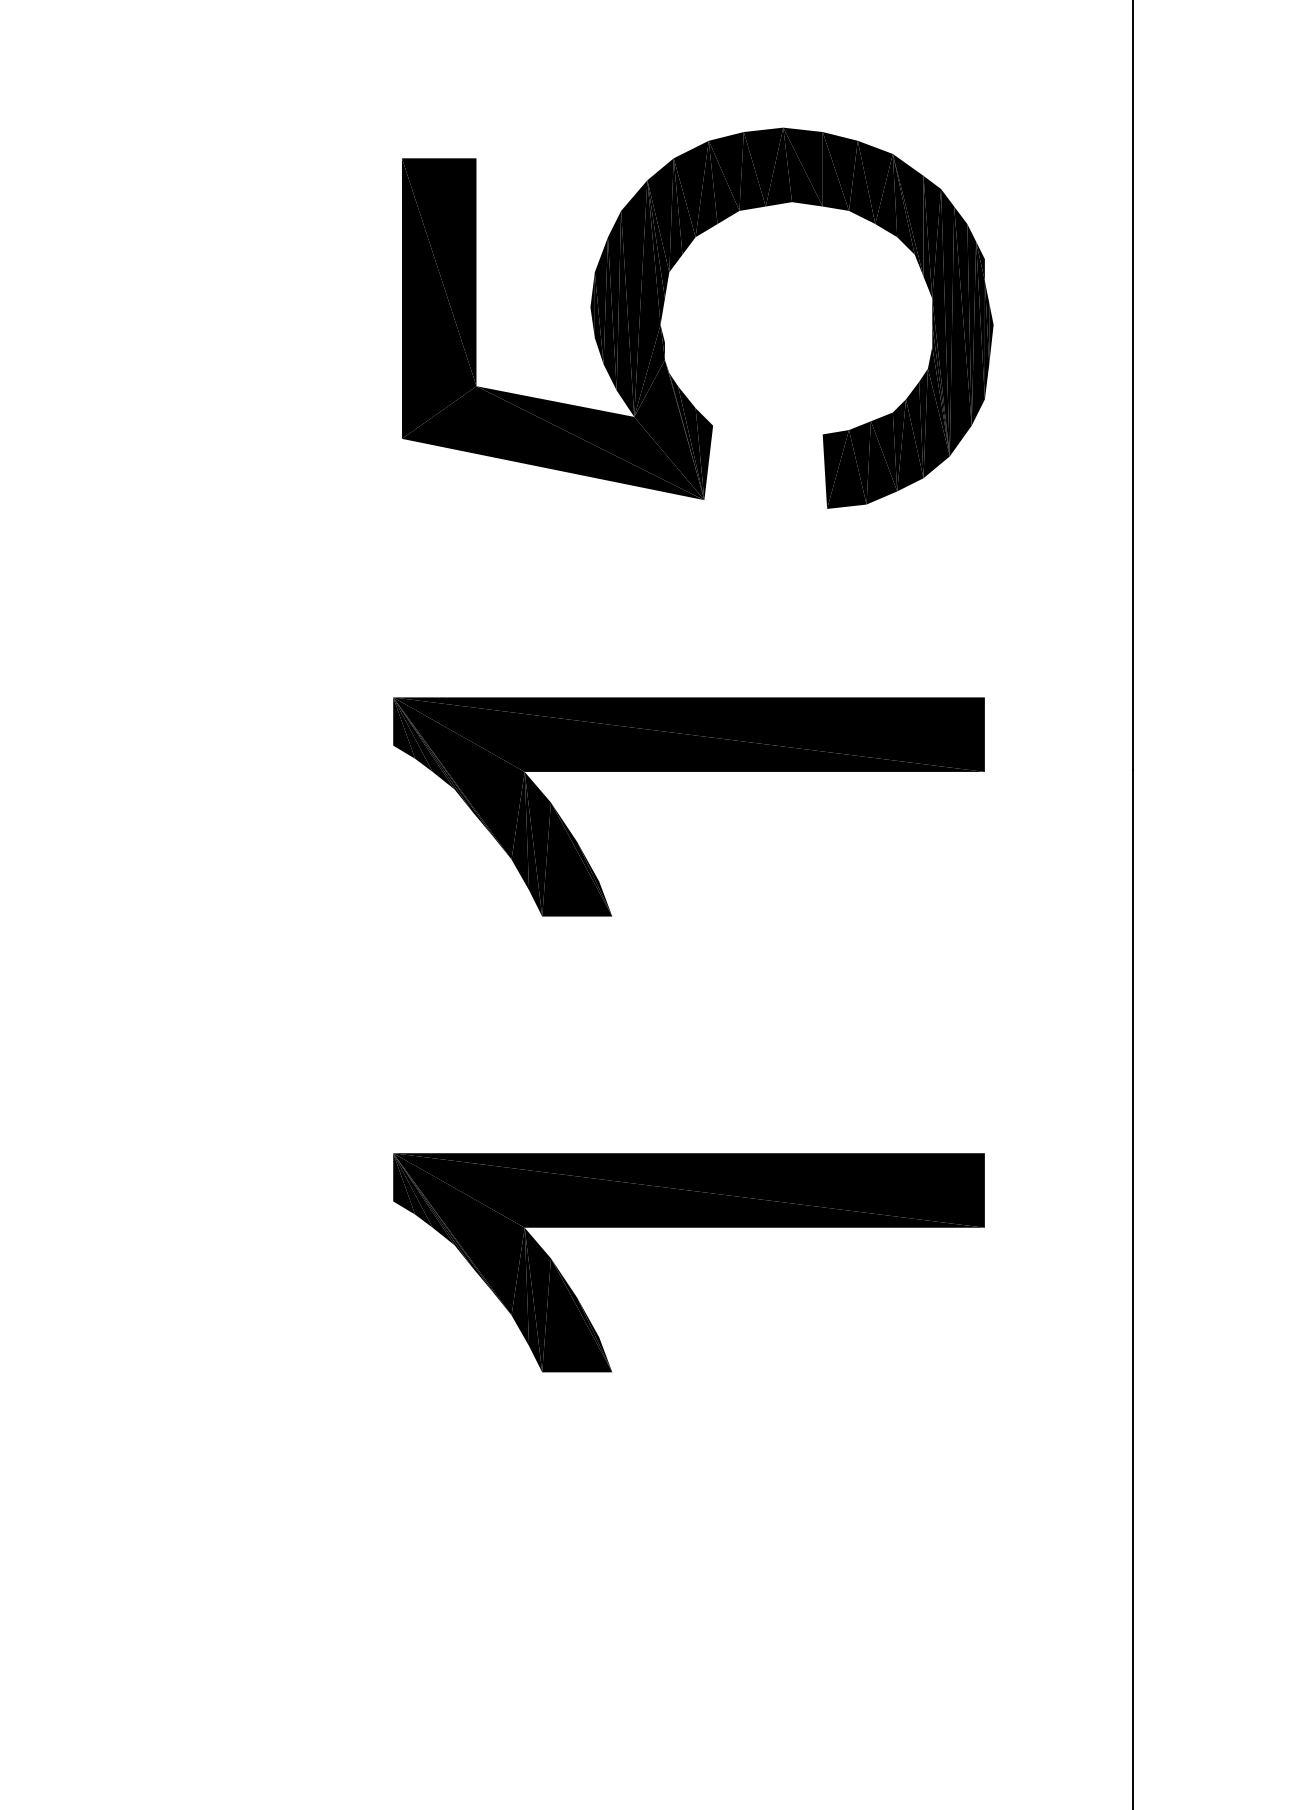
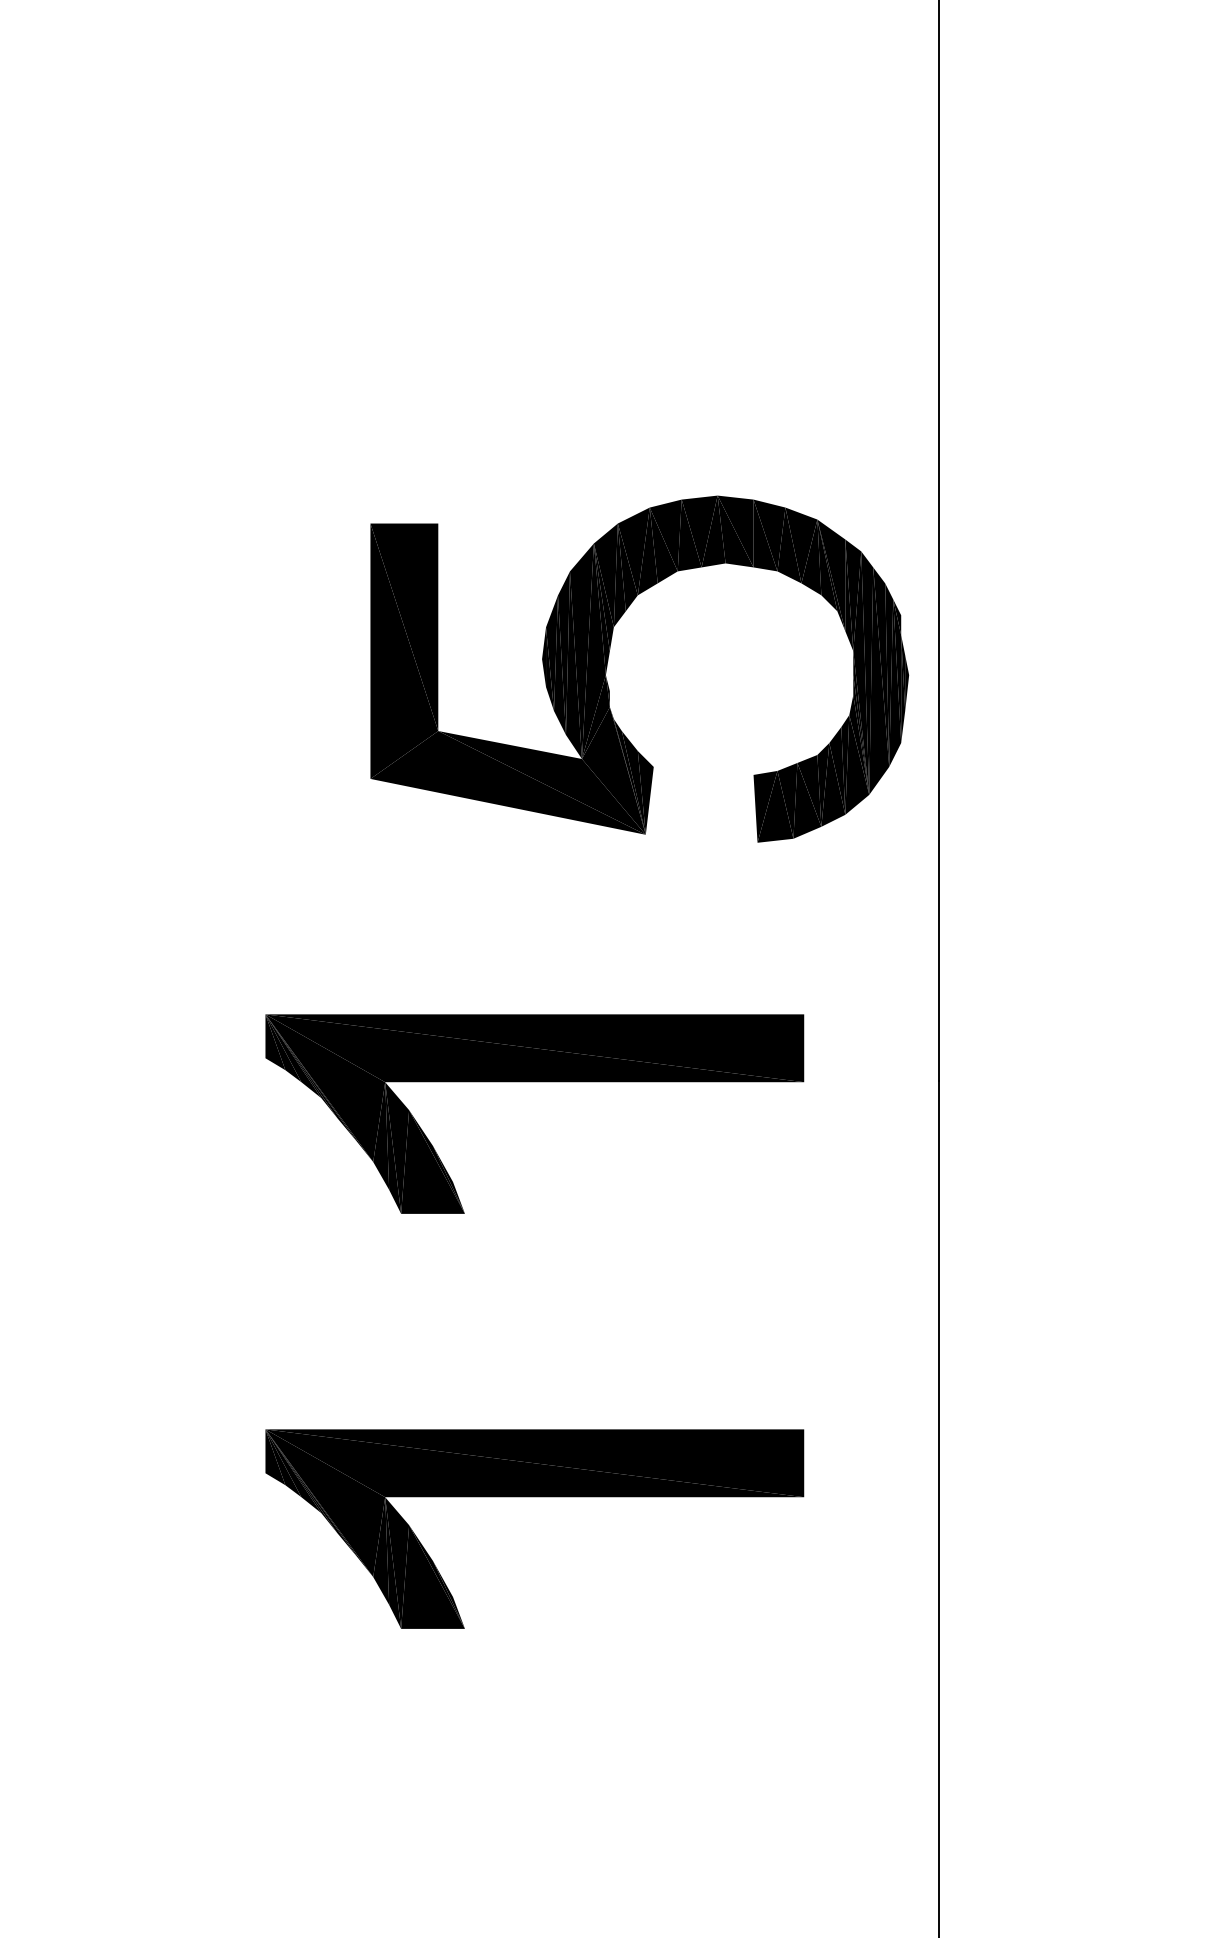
part: (663, 309) -> (608, 661), moved

